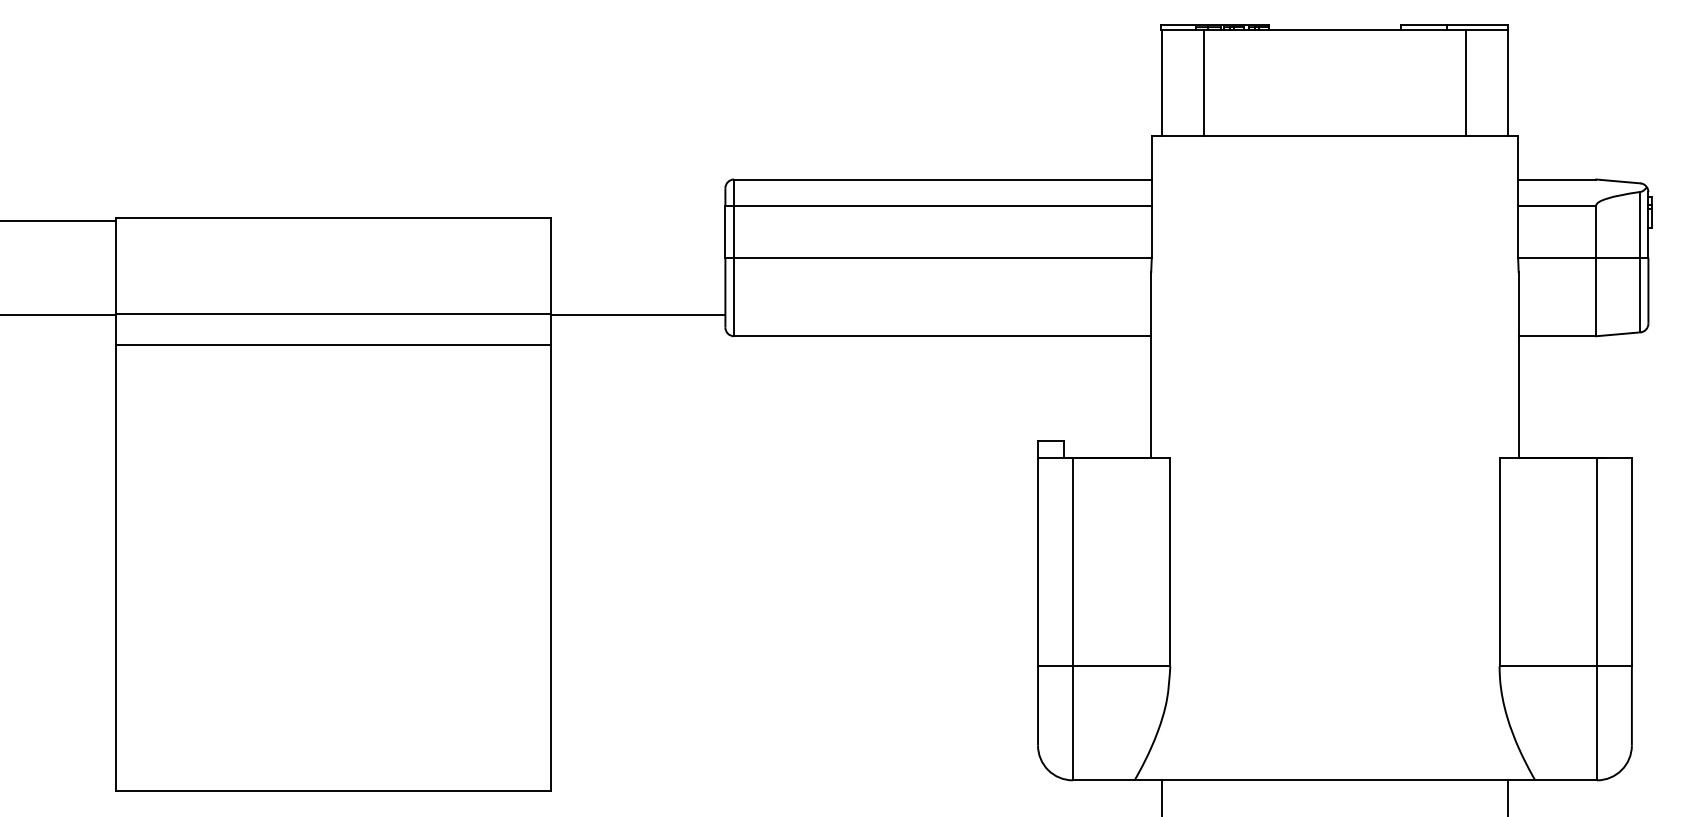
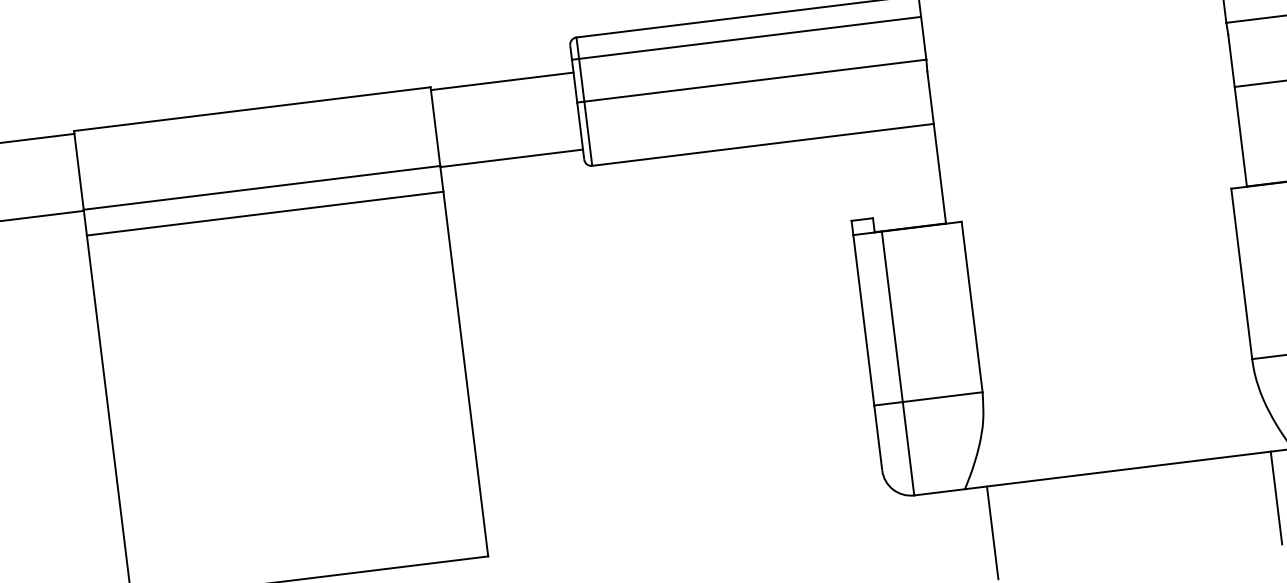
line: (638, 221) -> (502, 81), added

